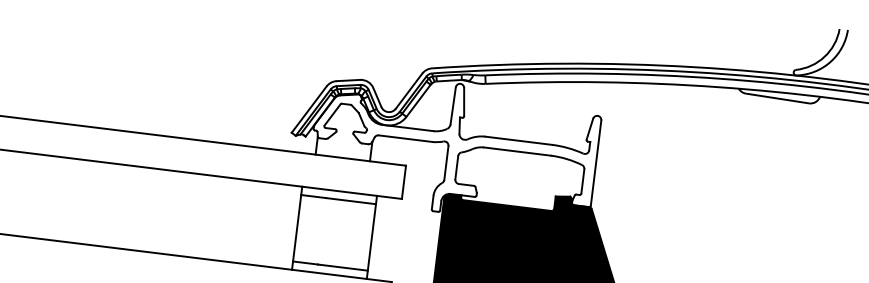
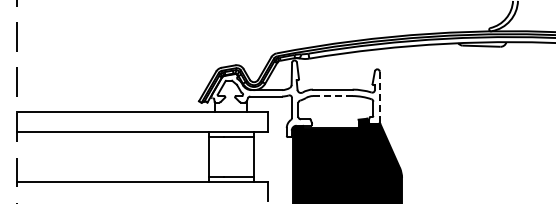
line: (516, 152) -> (332, 96), solid -> dashed
line: (595, 163) -> (379, 97), solid -> dashed

